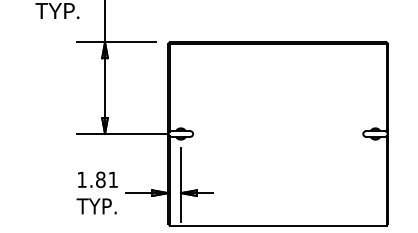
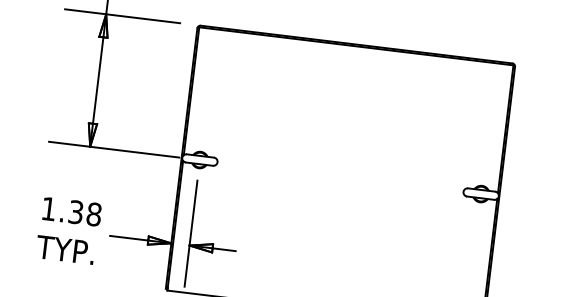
text: (107, 179) -> (85, 212), 1.81 -> 1.38

